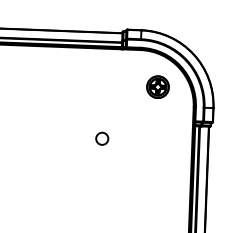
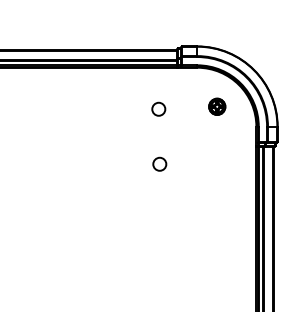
circle: (103, 86) -> (158, 108), added
part: (157, 86) -> (216, 106), size x0.7

